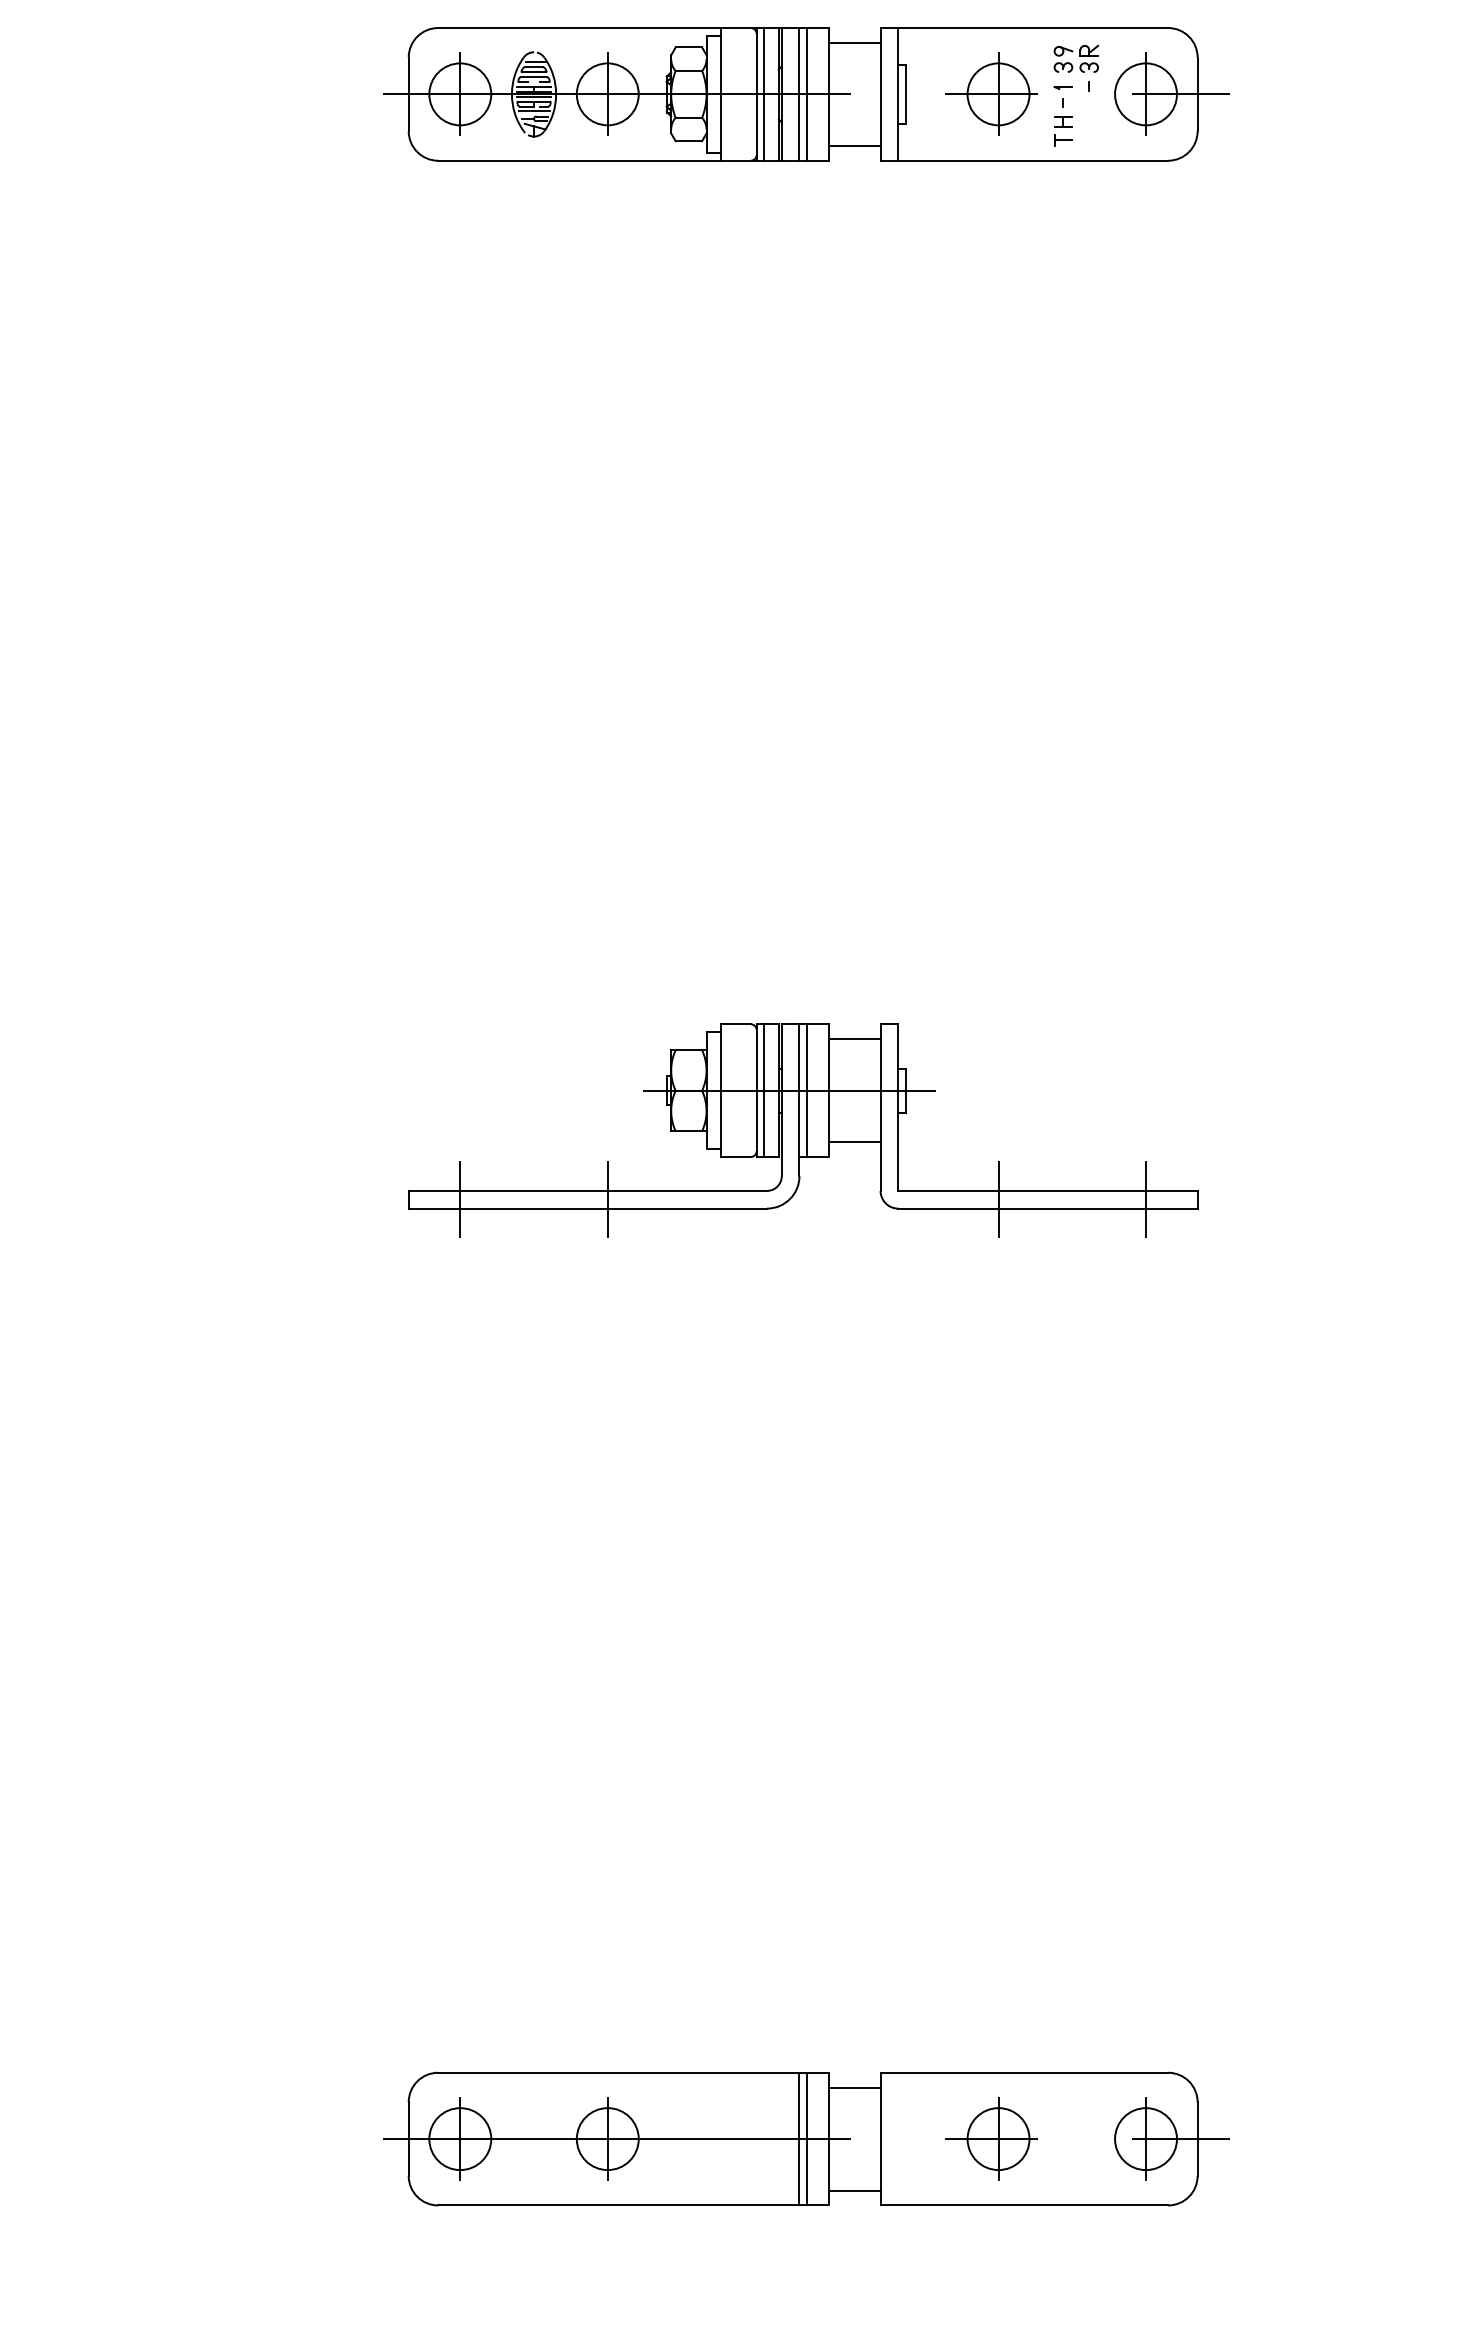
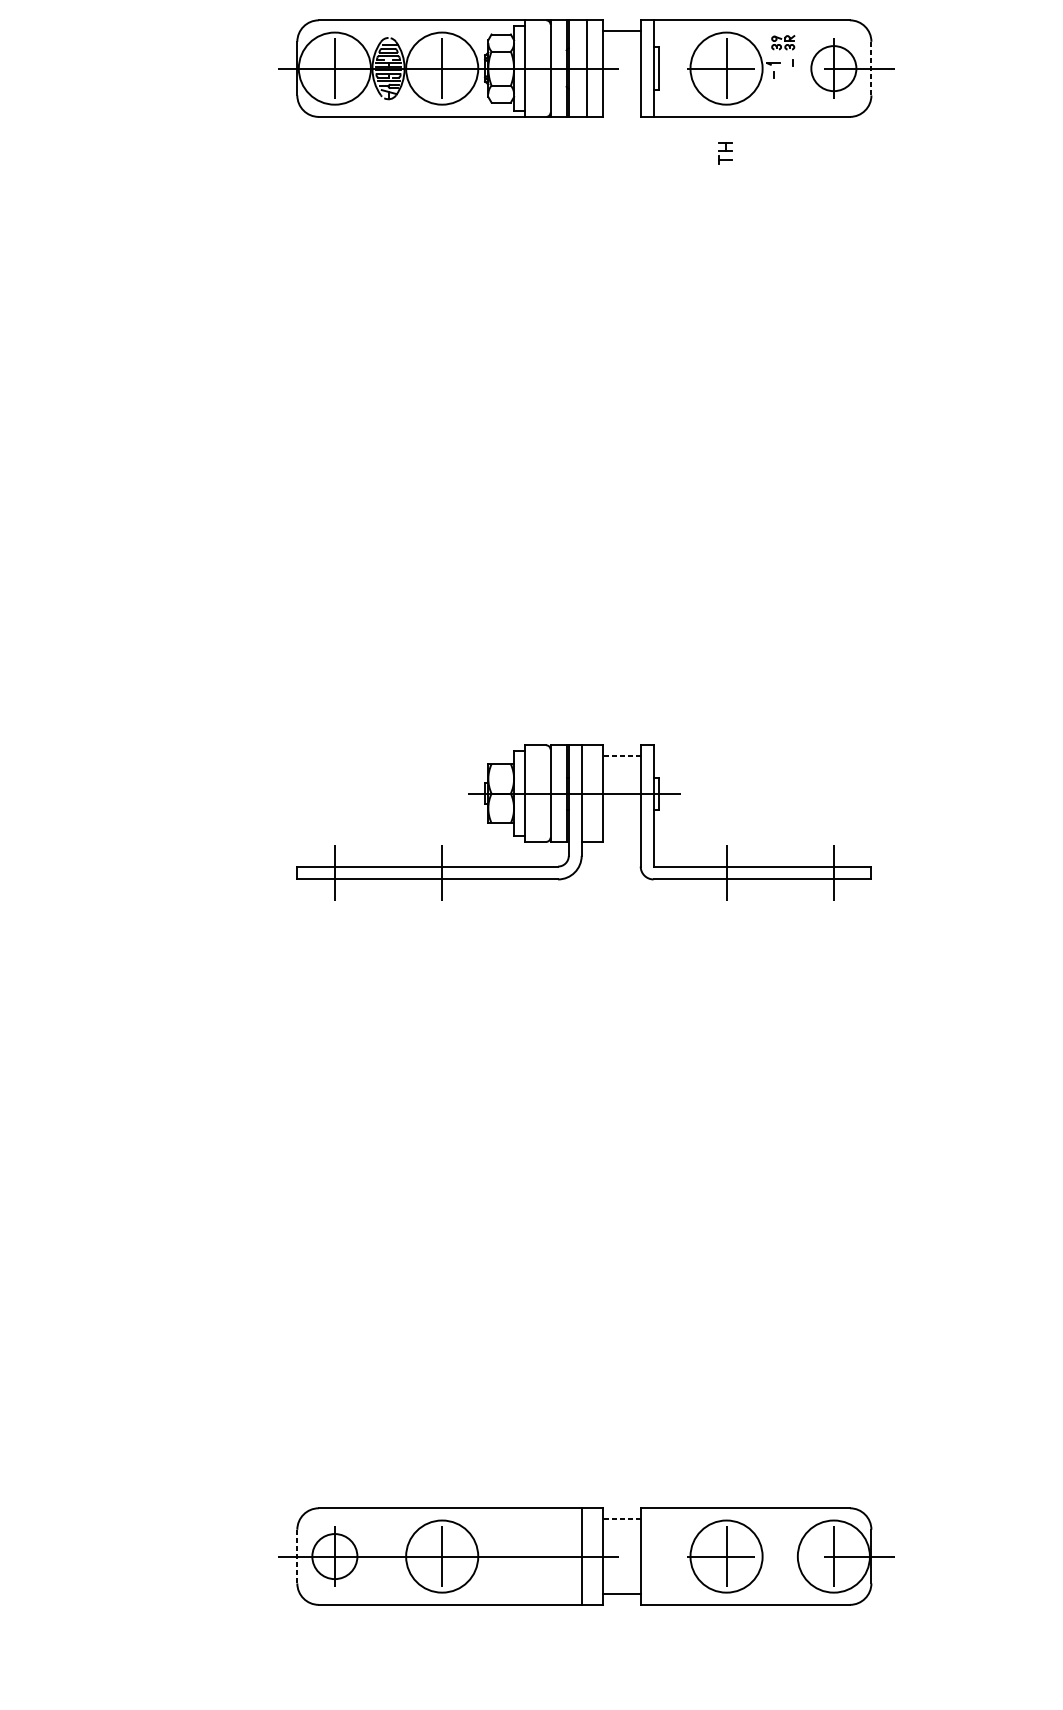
part: (1076, 58) -> (783, 42), size x0.7
circle: (460, 94) -> (335, 68), size x1.6
circle: (607, 94) -> (441, 68), size x1.6
line: (764, 94) -> (556, 68), removed
line: (799, 94) -> (581, 68), removed
circle: (998, 94) -> (726, 68), size x1.6
line: (1197, 94) -> (871, 68), solid -> dashed
part: (1063, 131) -> (725, 153), moved
line: (854, 146) -> (621, 106), removed
line: (854, 1039) -> (621, 756), solid -> dashed
line: (764, 1090) -> (556, 793), removed
line: (806, 1090) -> (586, 793), removed
line: (854, 1142) -> (621, 831), removed
line: (854, 2087) -> (621, 1519), solid -> dashed
line: (806, 2138) -> (586, 1556), removed
line: (408, 2139) -> (297, 1556), solid -> dashed
circle: (607, 2139) -> (441, 1556), size x1.6
circle: (998, 2139) -> (726, 1556), size x1.6
circle: (1145, 2139) -> (833, 1556), size x1.6

